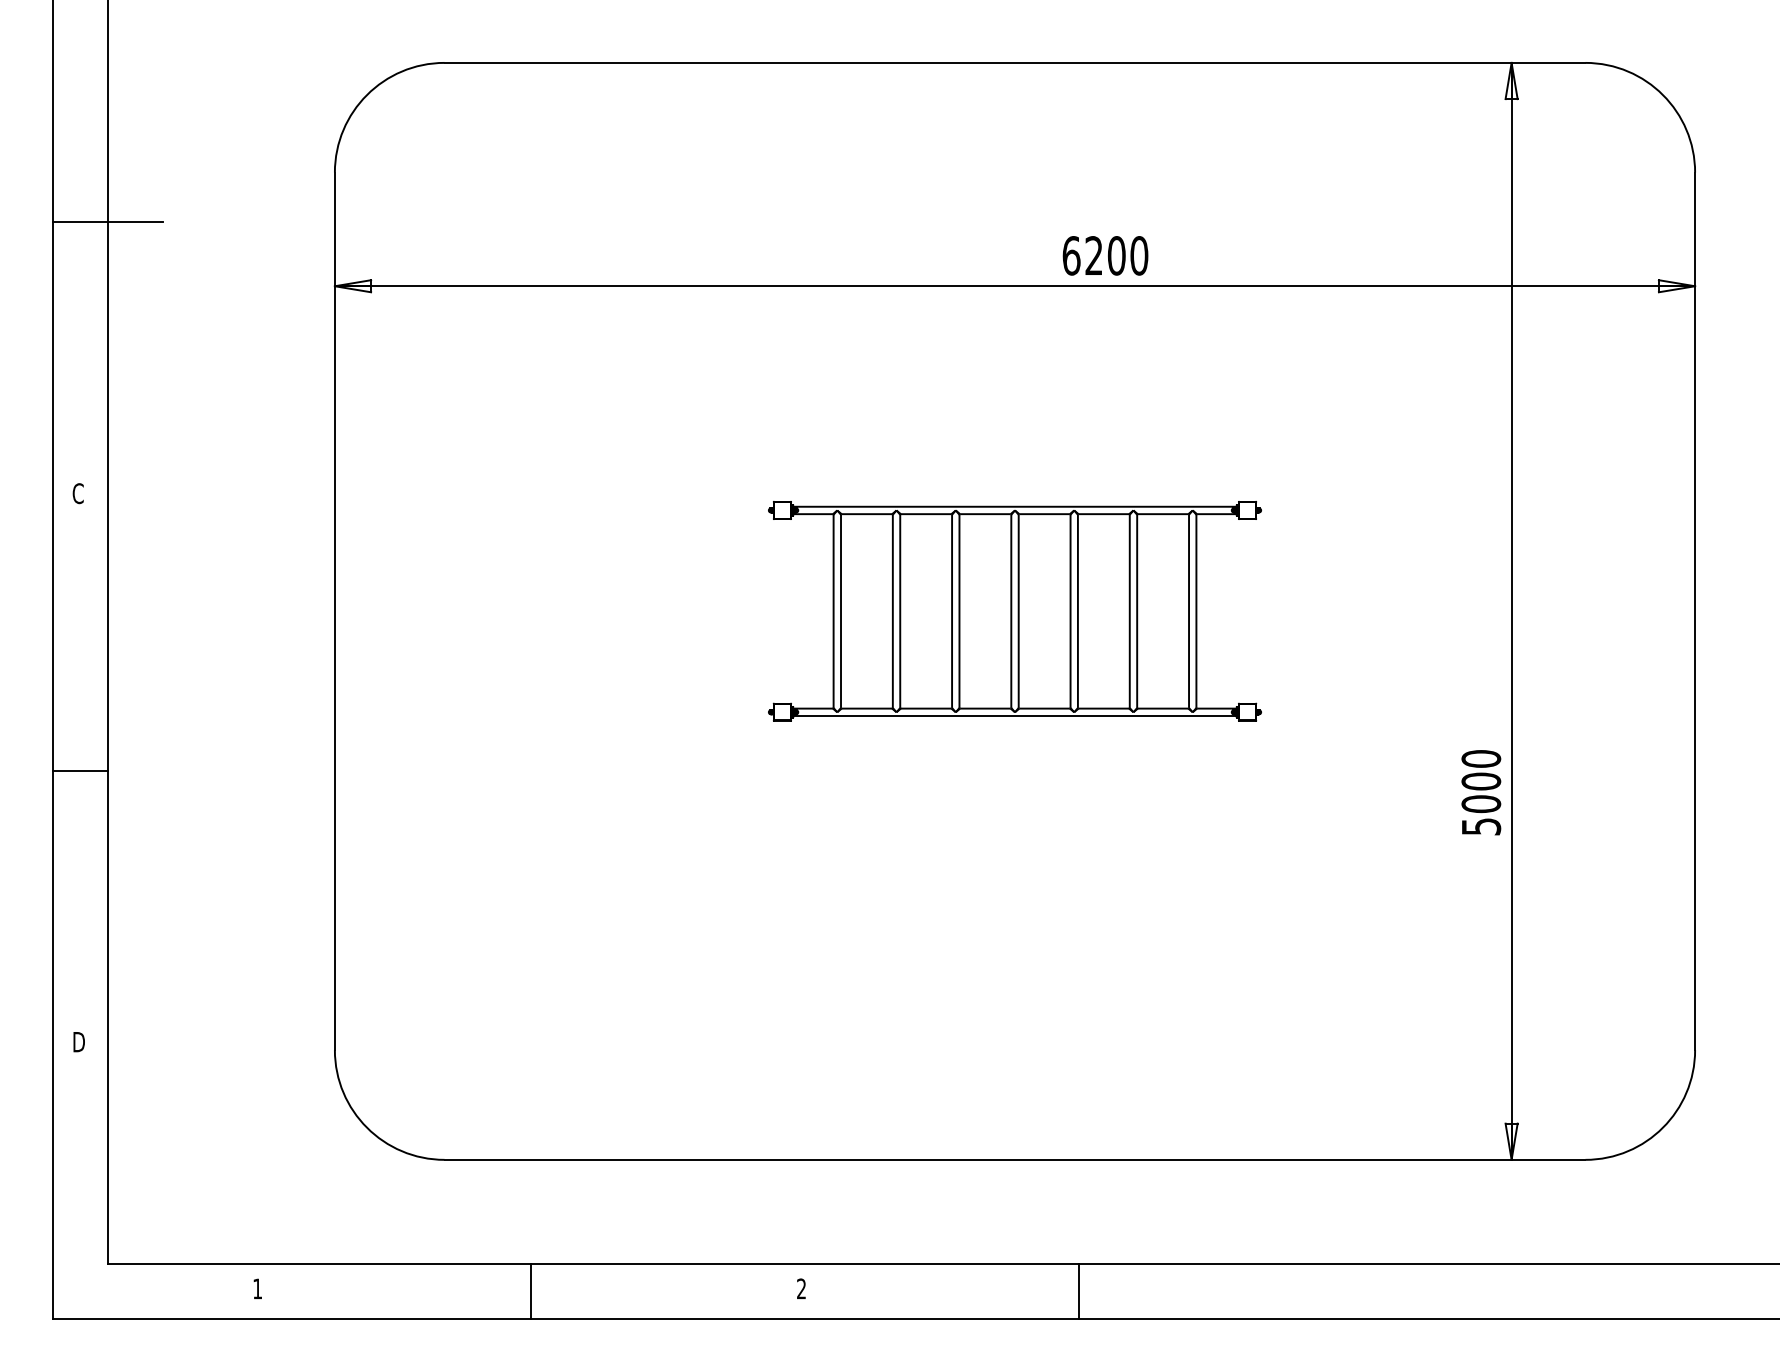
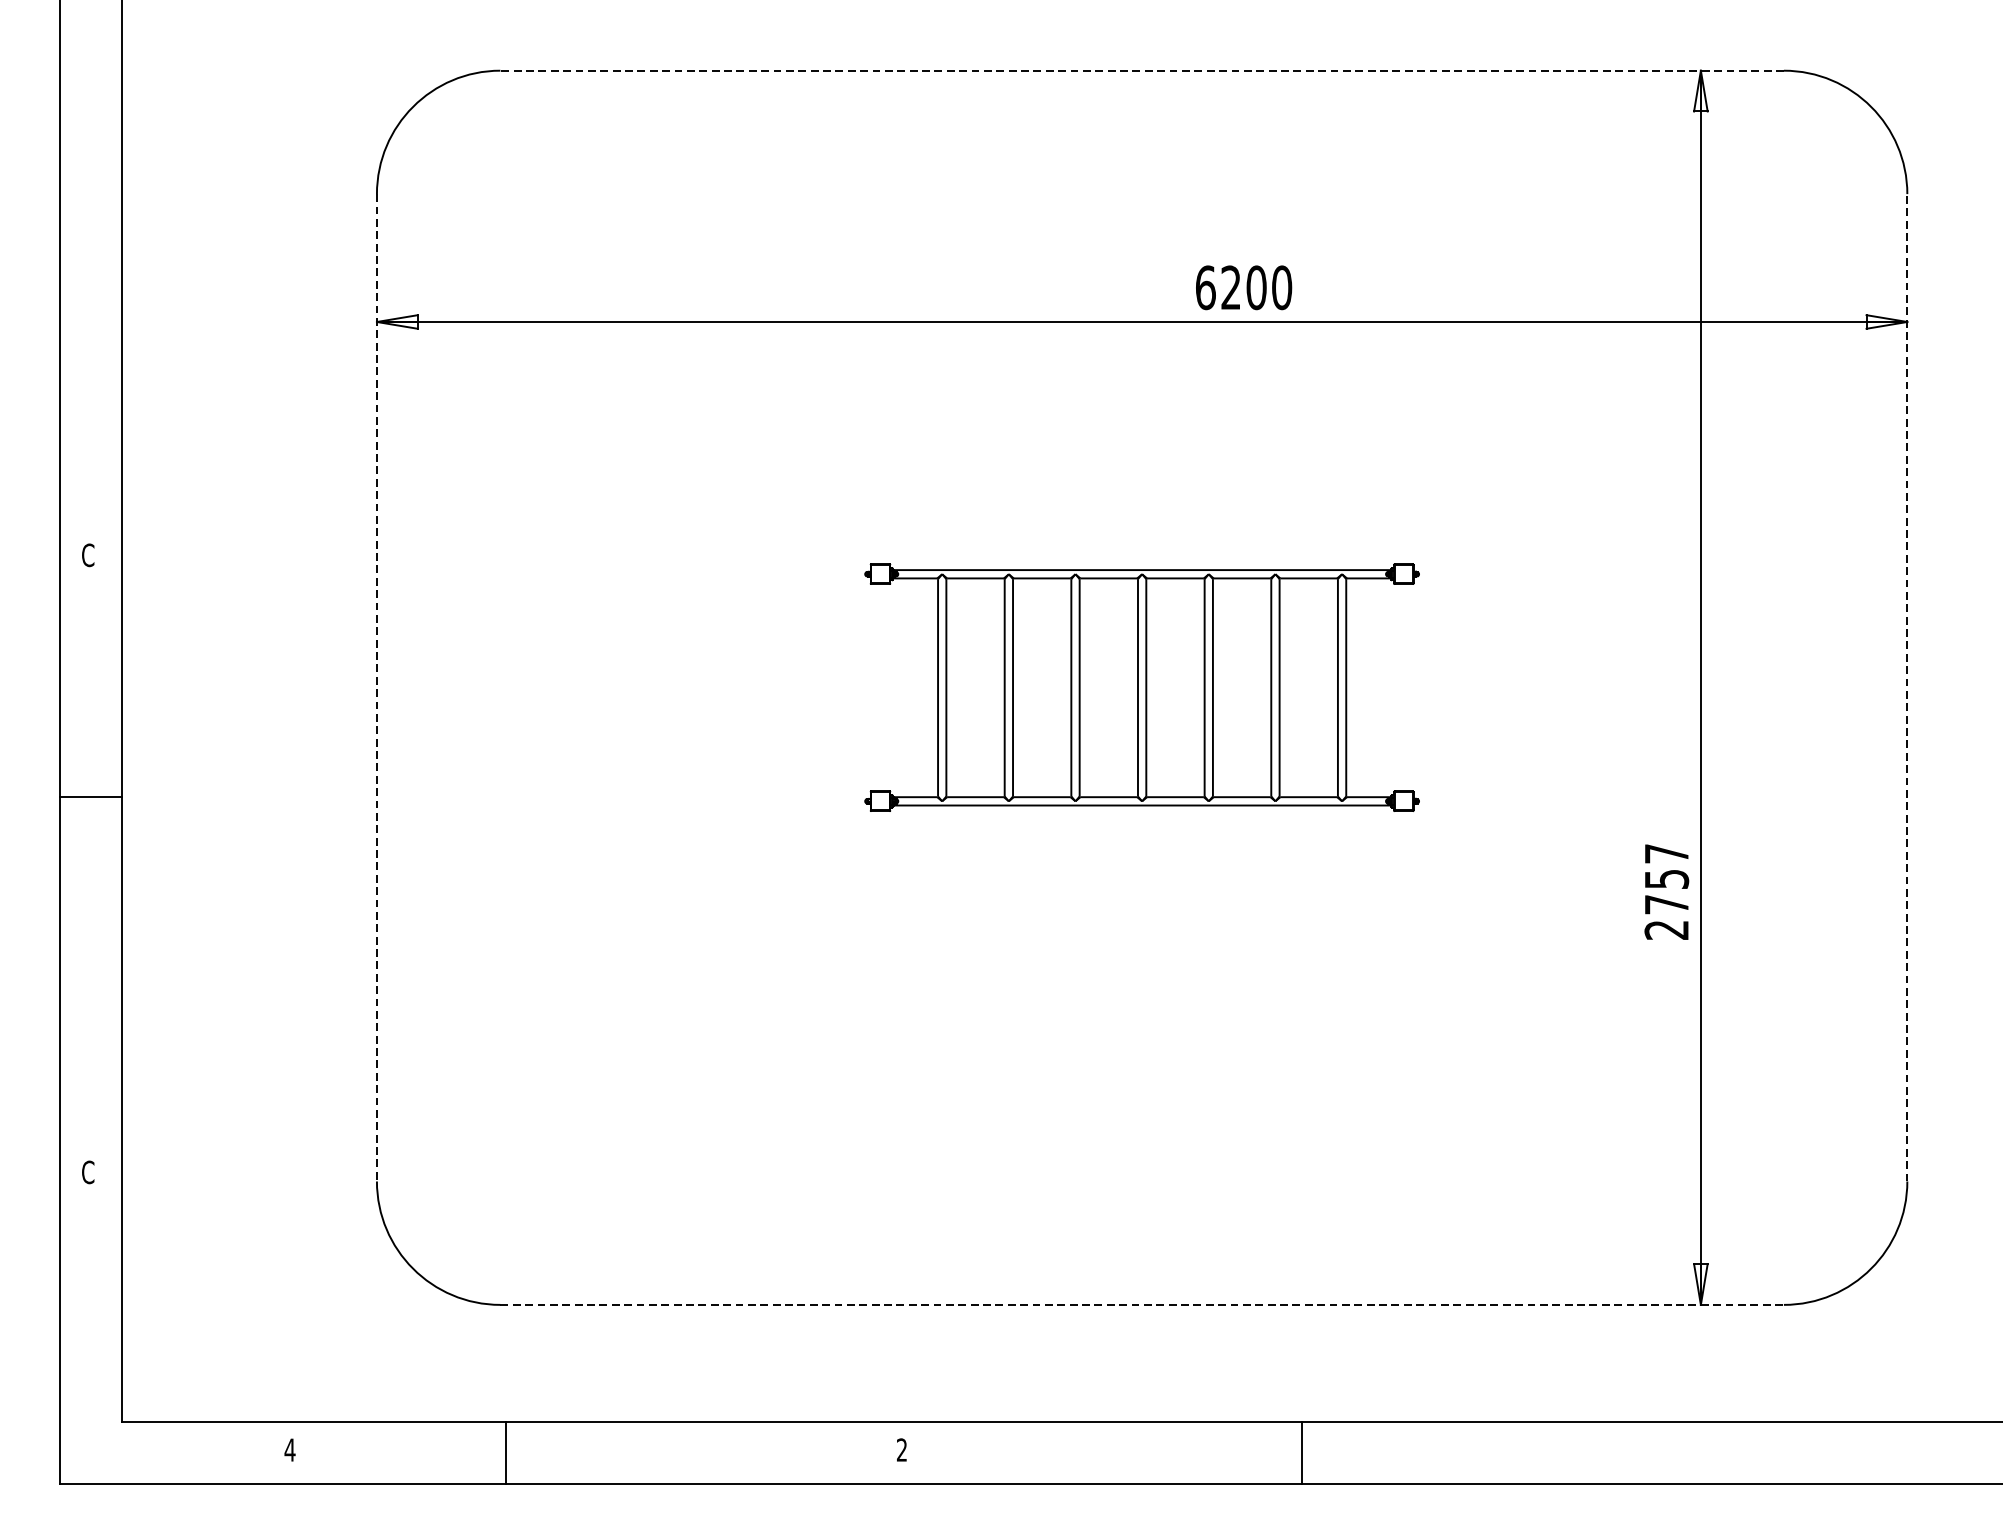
line: (1014, 62) -> (1141, 70), solid -> dashed
line: (108, 222) -> (122, 250), removed
line: (334, 611) -> (376, 687), solid -> dashed
line: (1695, 611) -> (1907, 687), solid -> dashed
line: (80, 770) -> (90, 797), moved
text: (1481, 792) -> (1666, 891), 5000 -> 2757
text: (78, 1041) -> (88, 1171), D -> C
line: (1015, 1159) -> (1142, 1304), solid -> dashed
text: (257, 1288) -> (289, 1449), 1 -> 4
line: (530, 1291) -> (505, 1452), moved
line: (1079, 1291) -> (1302, 1452), moved

